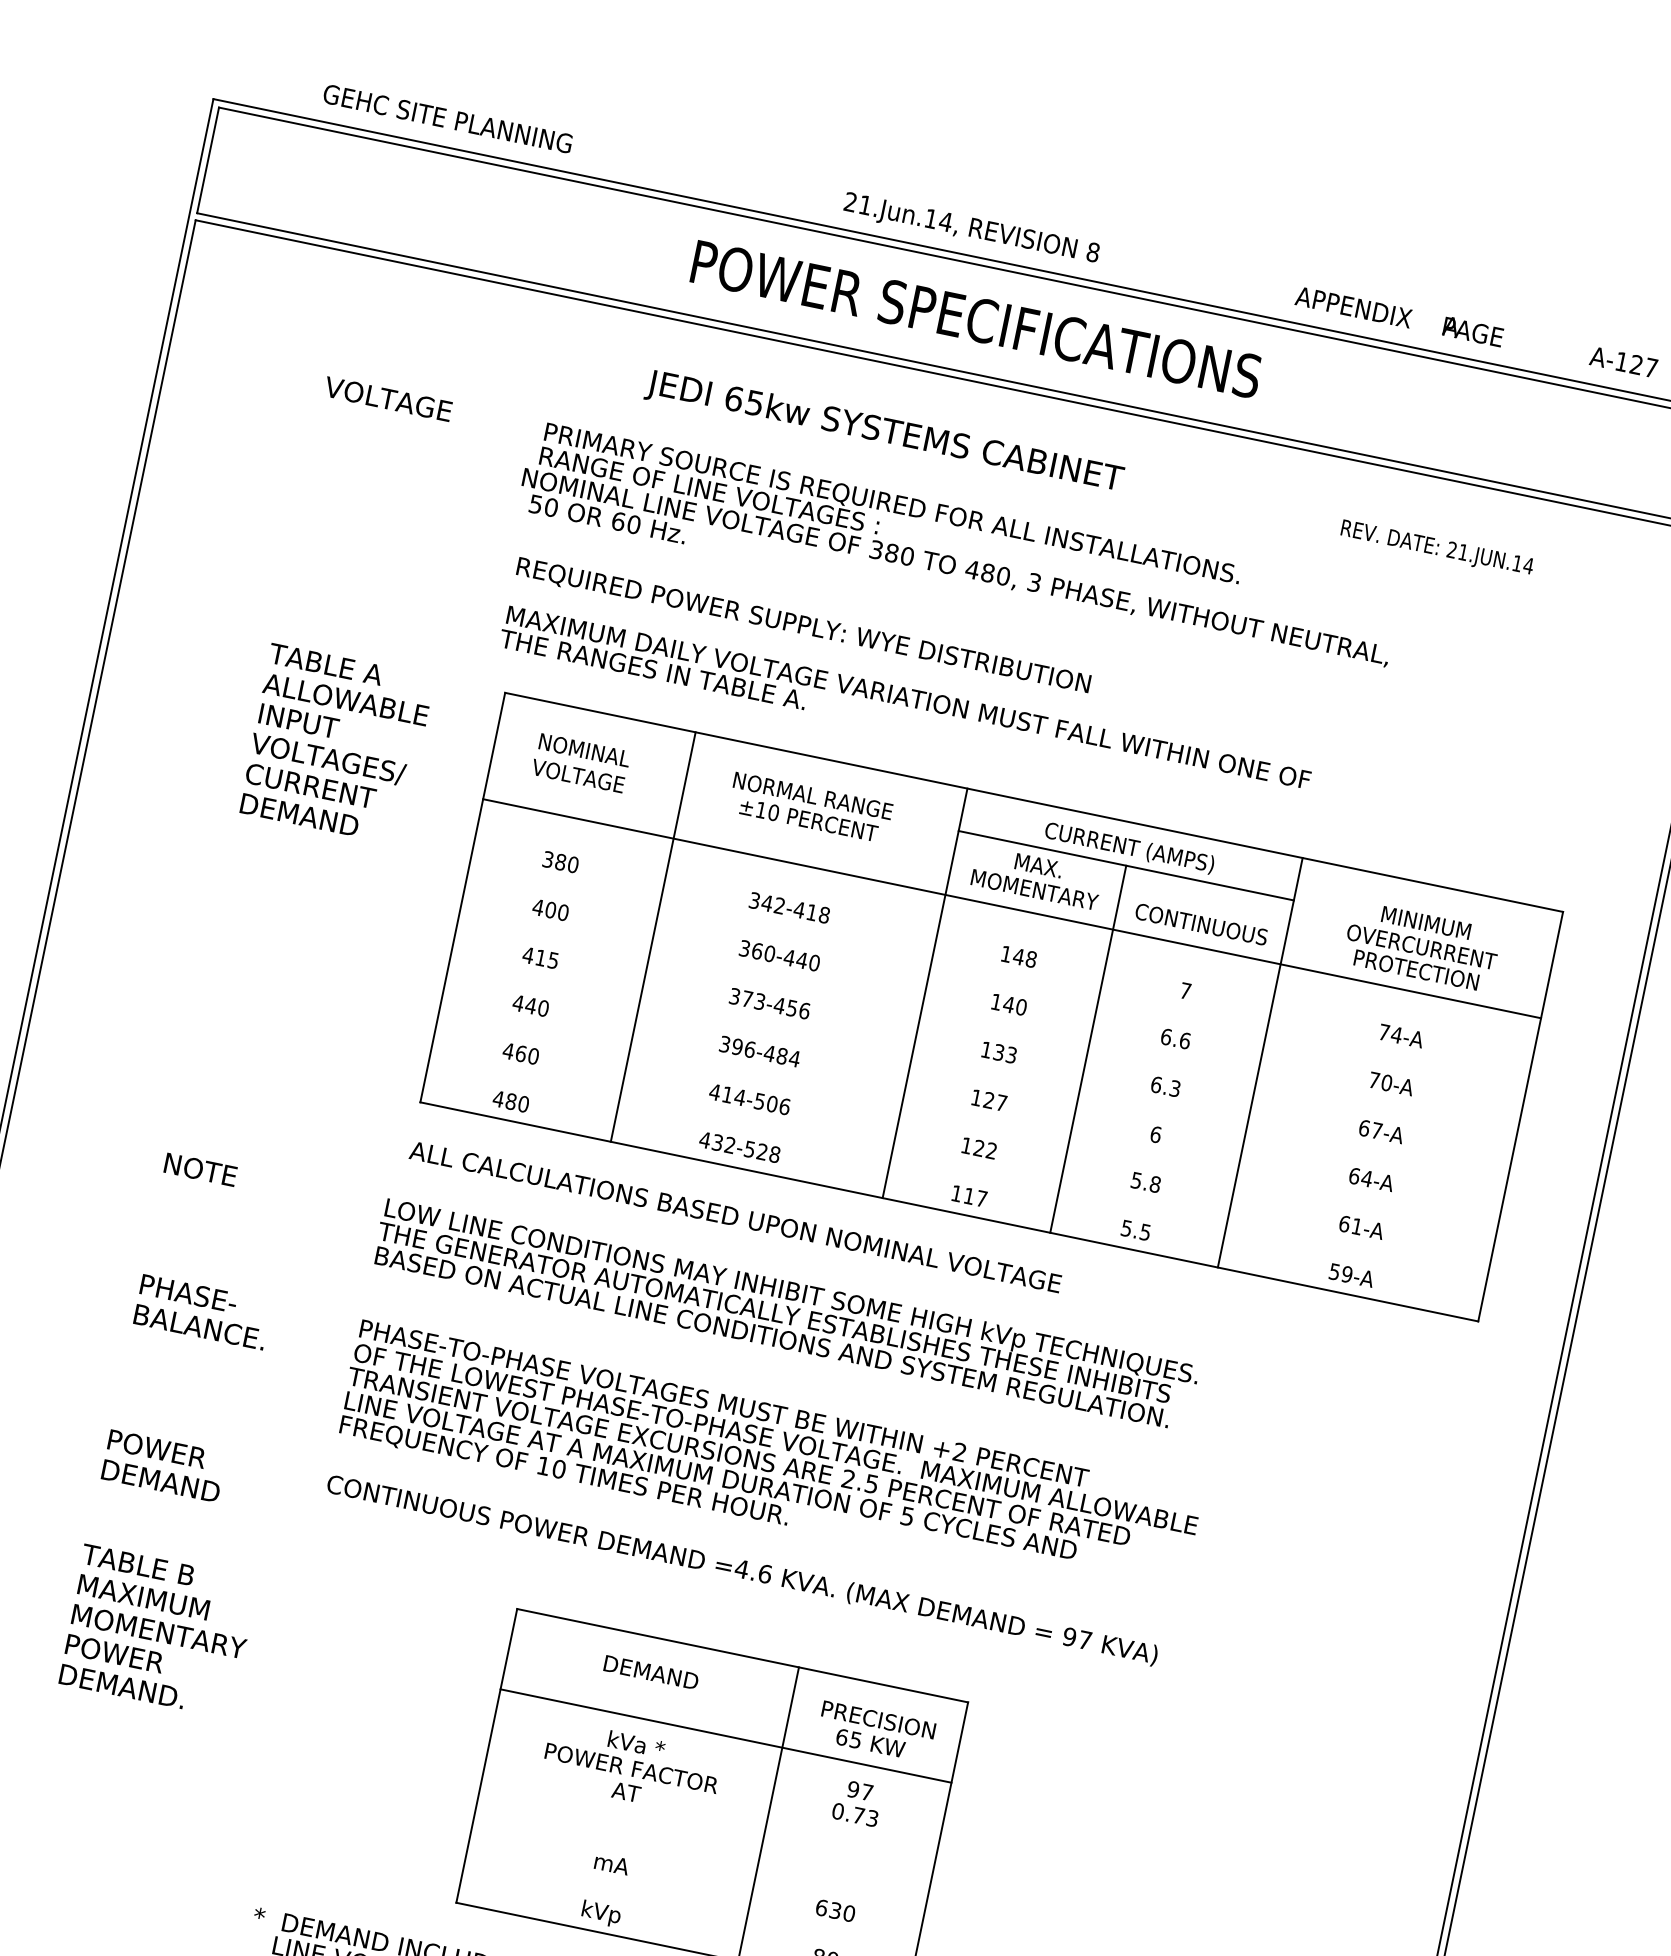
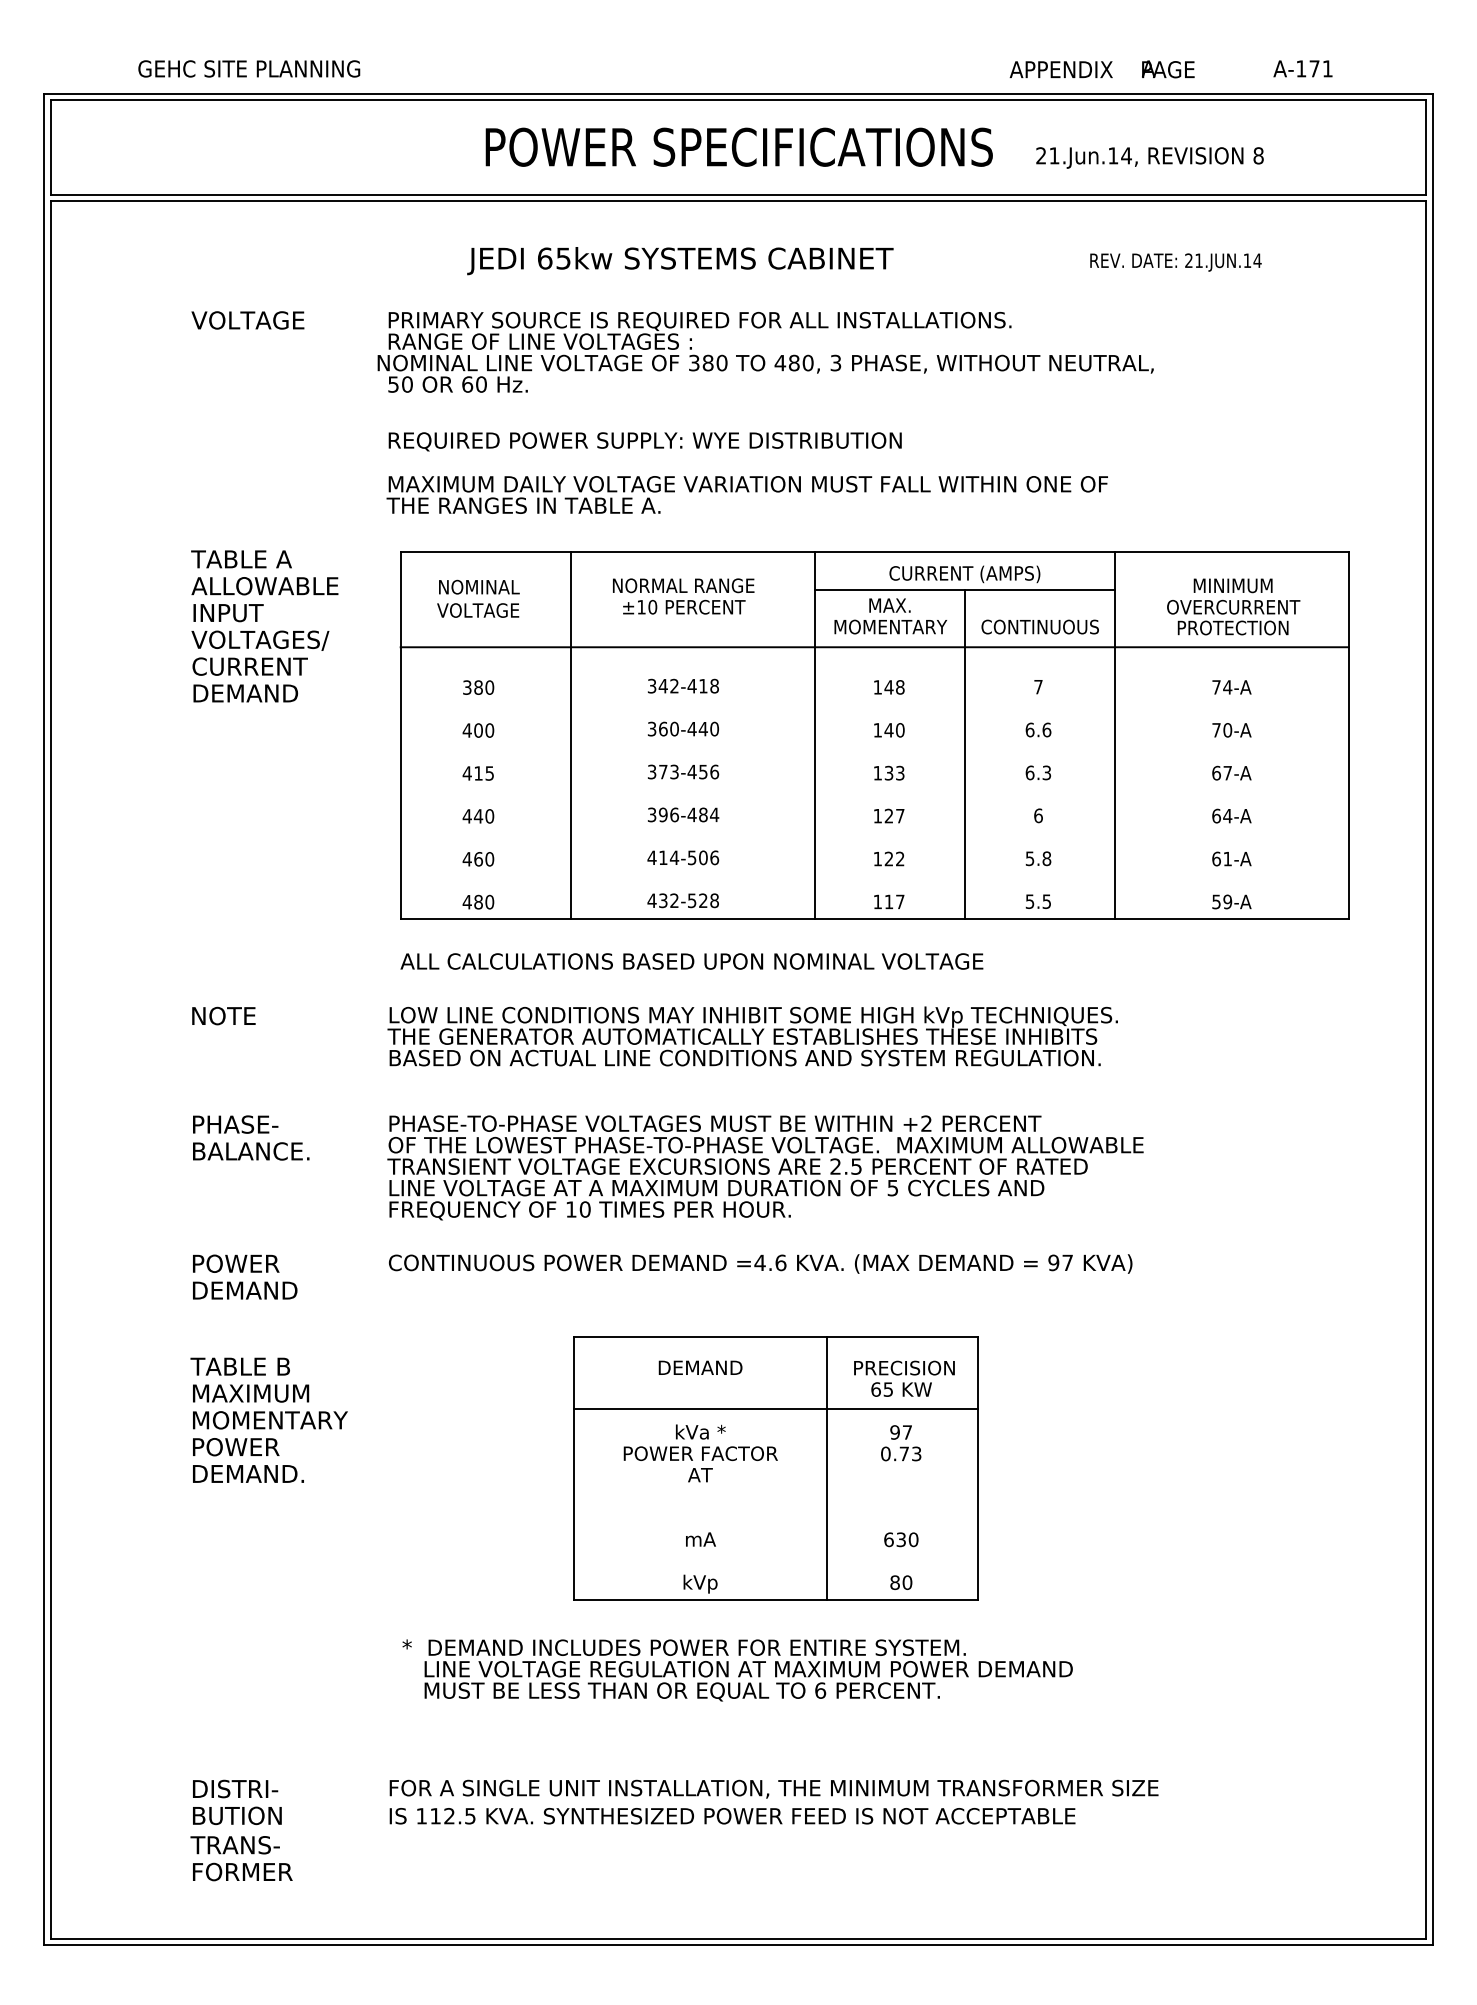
text: (971, 229) -> (1149, 157), moved
text: (1643, 365) -> (1320, 68), A-127 -> A-171

